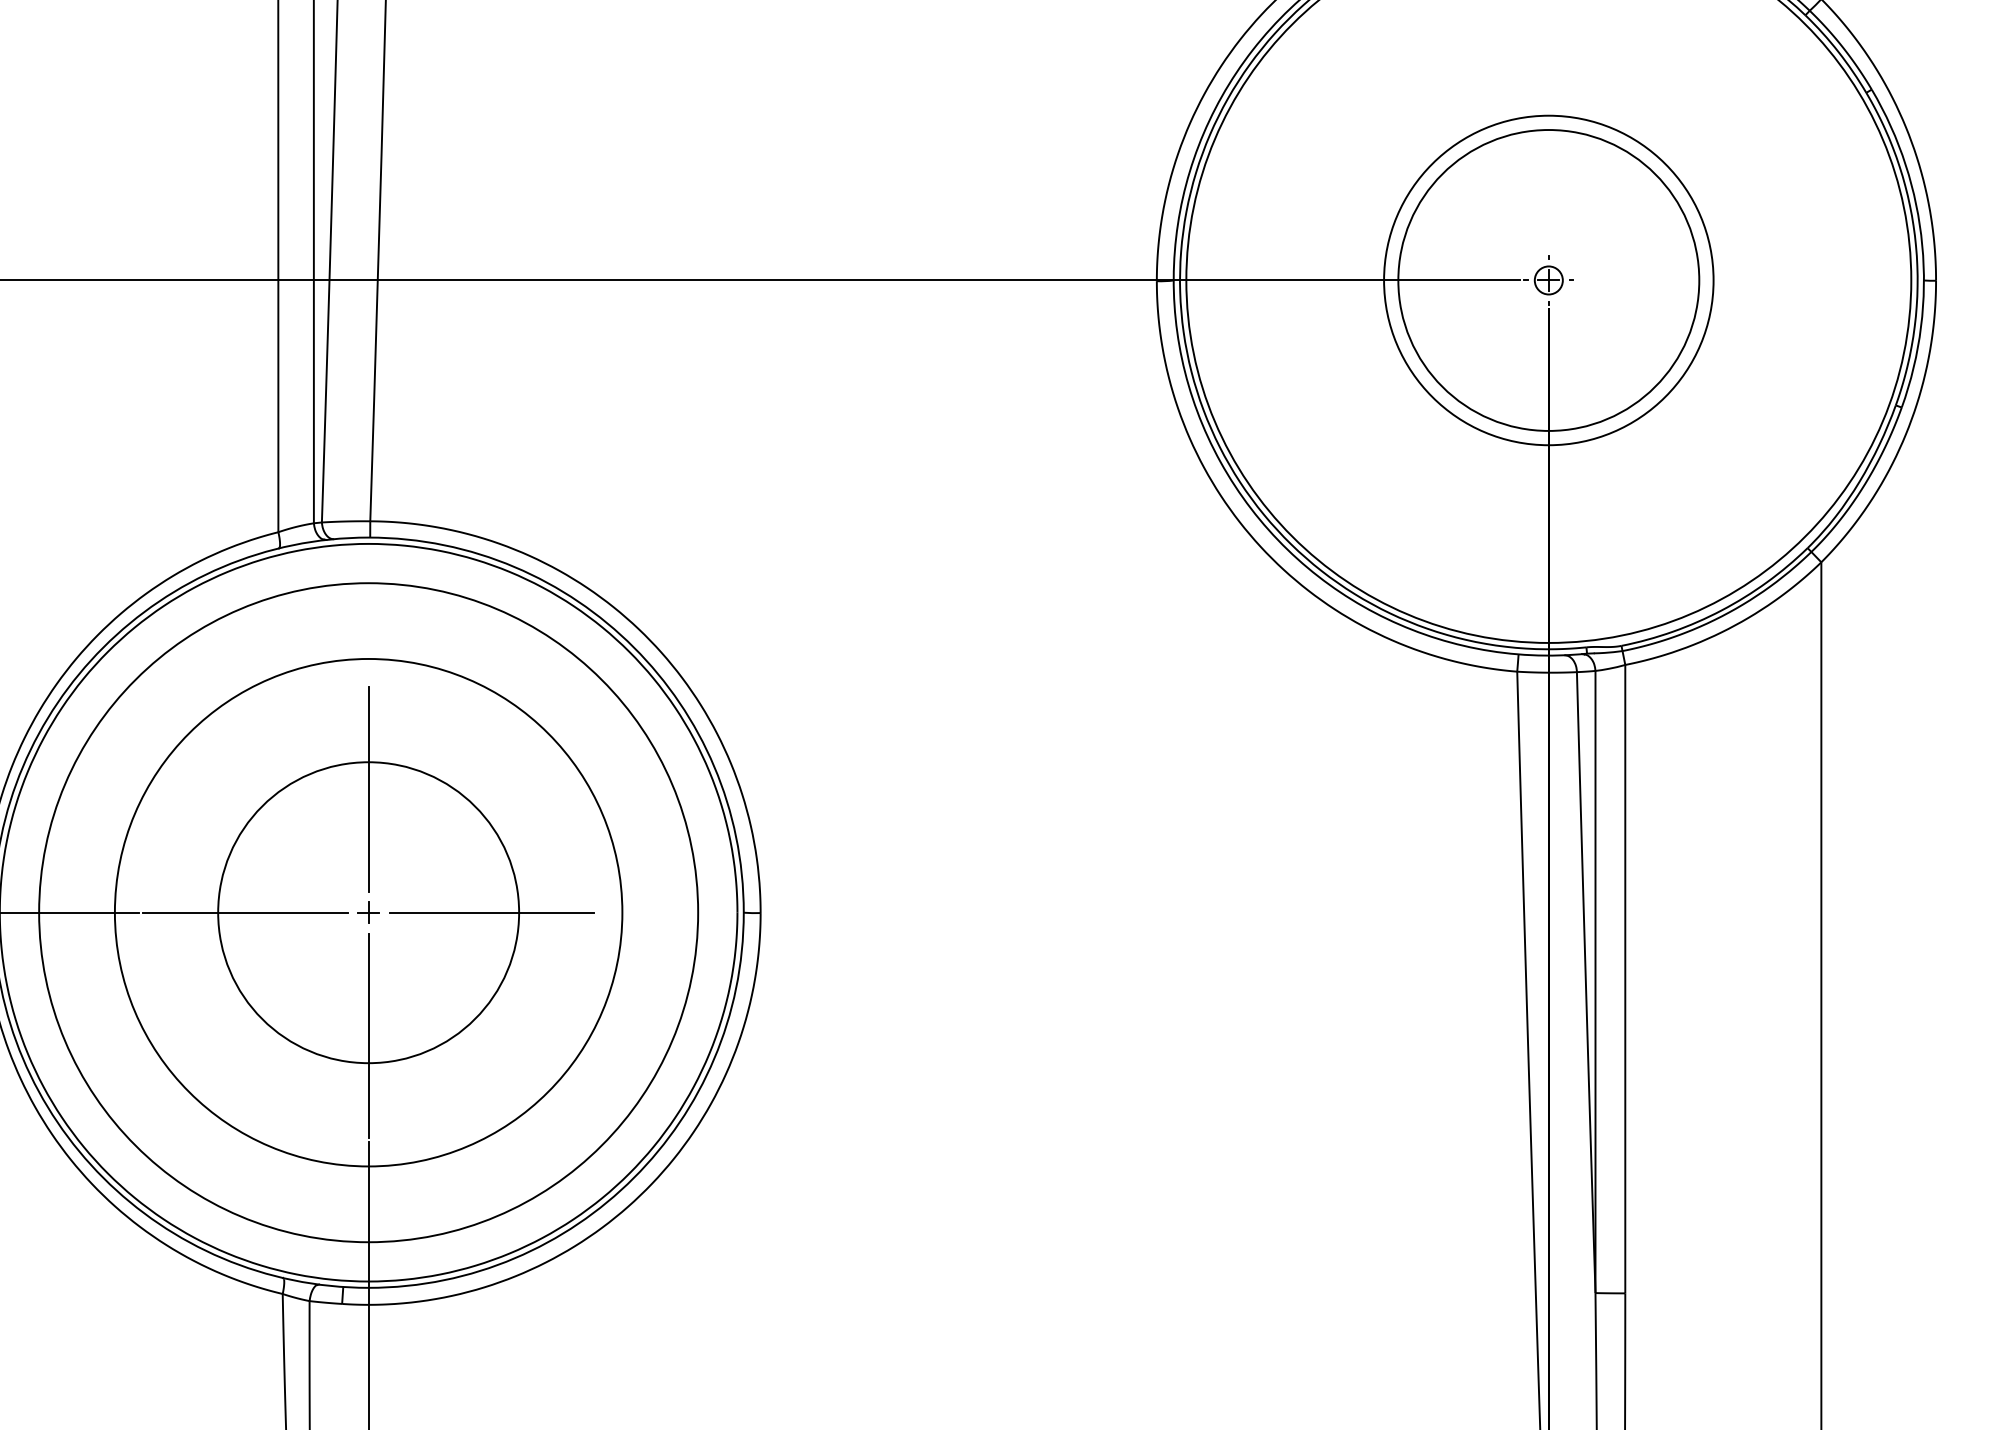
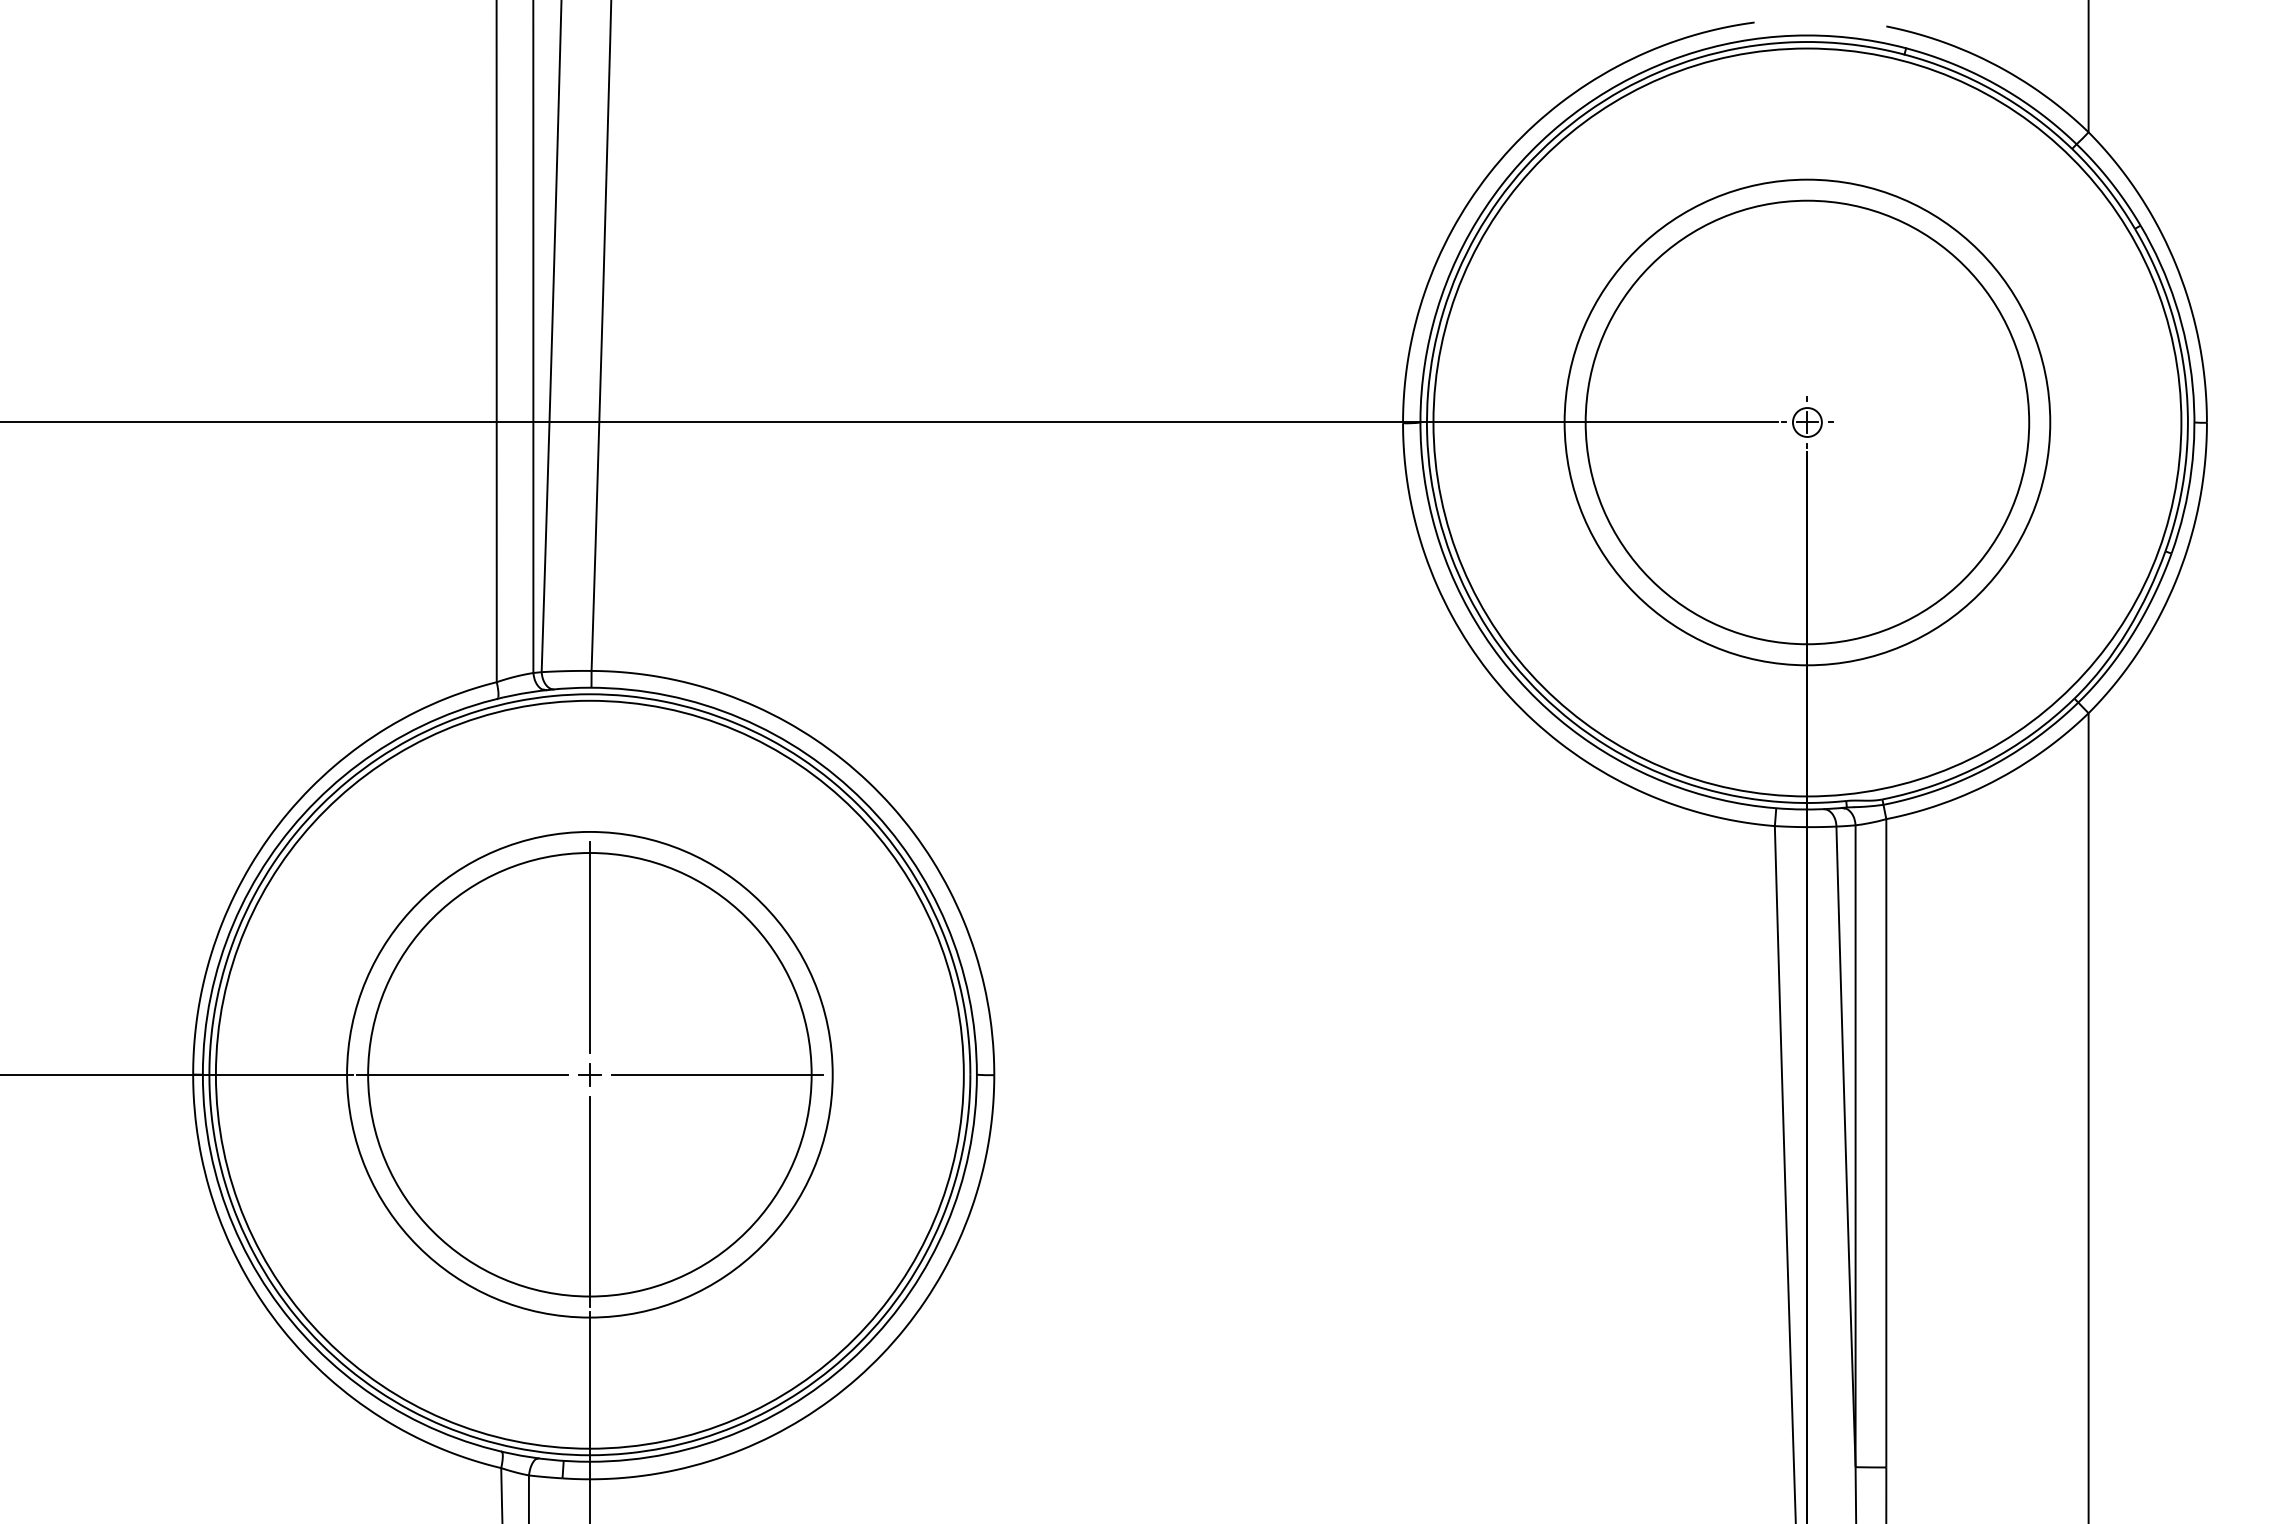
circle: (1548, 280) -> (1807, 422), size x1.43
circle: (1548, 280) -> (1807, 422), size x1.43
circle: (368, 912) -> (589, 1074), size x0.71
circle: (368, 912) -> (589, 1074), size x1.43
circle: (368, 912) -> (589, 1074), size x1.43

